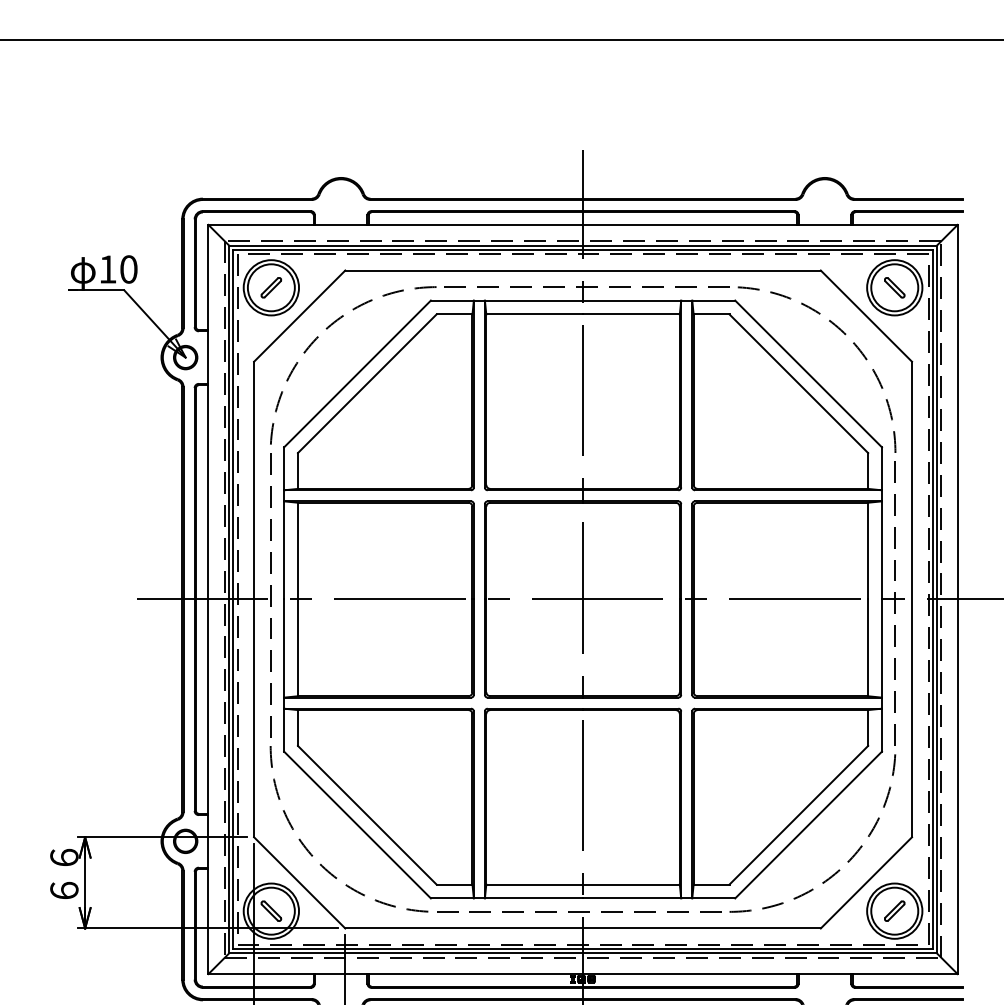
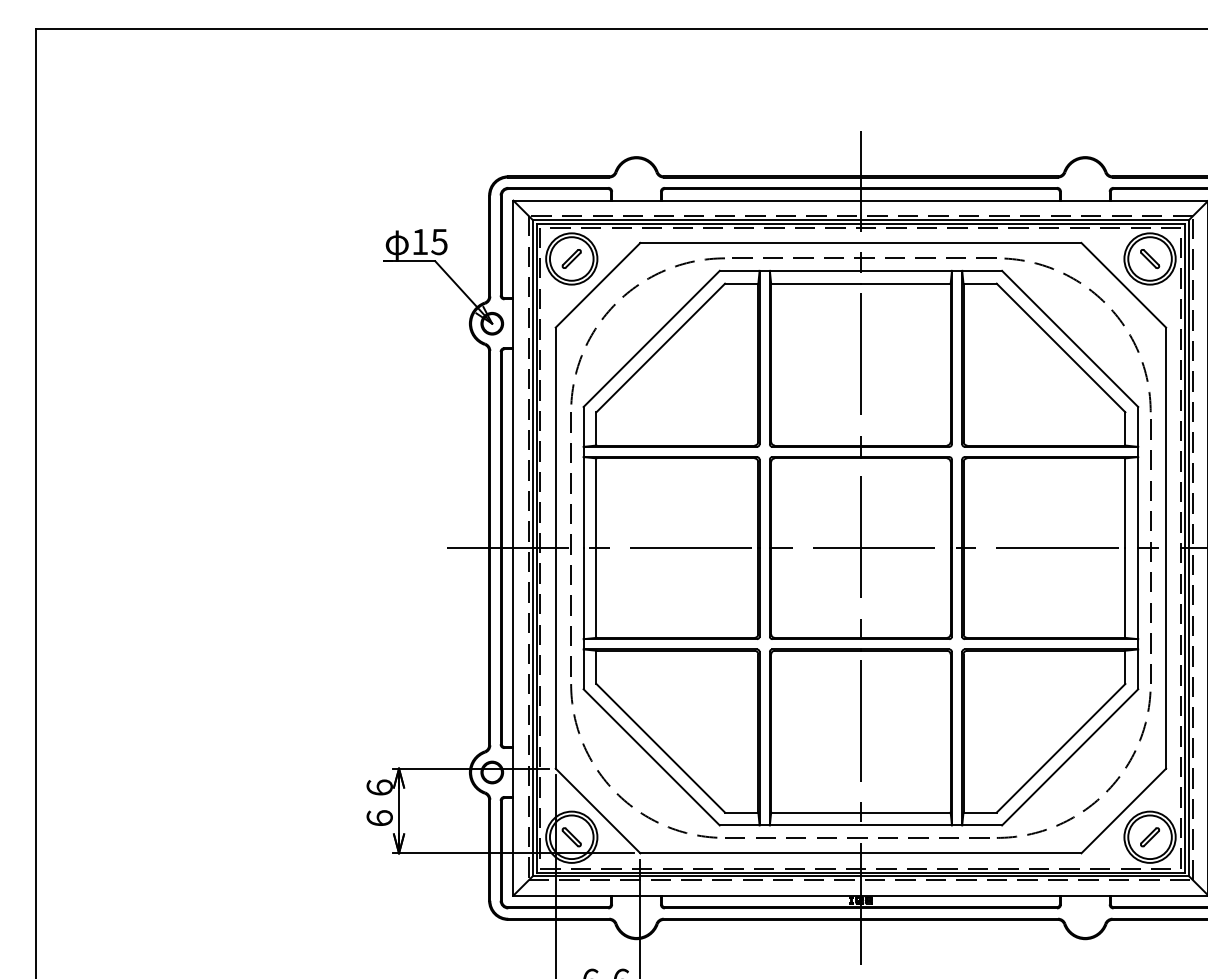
text: (128, 268) -> (439, 241), 10 -> 15

